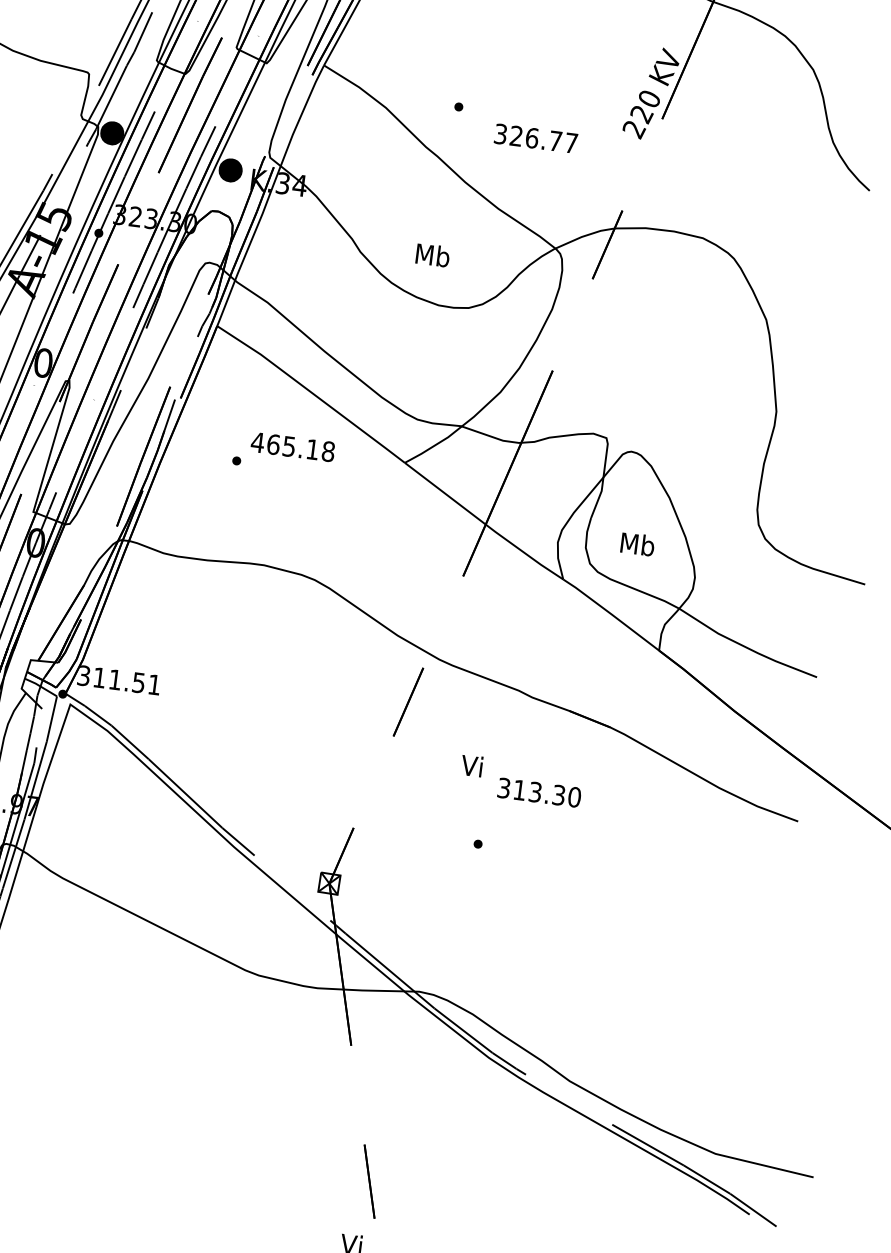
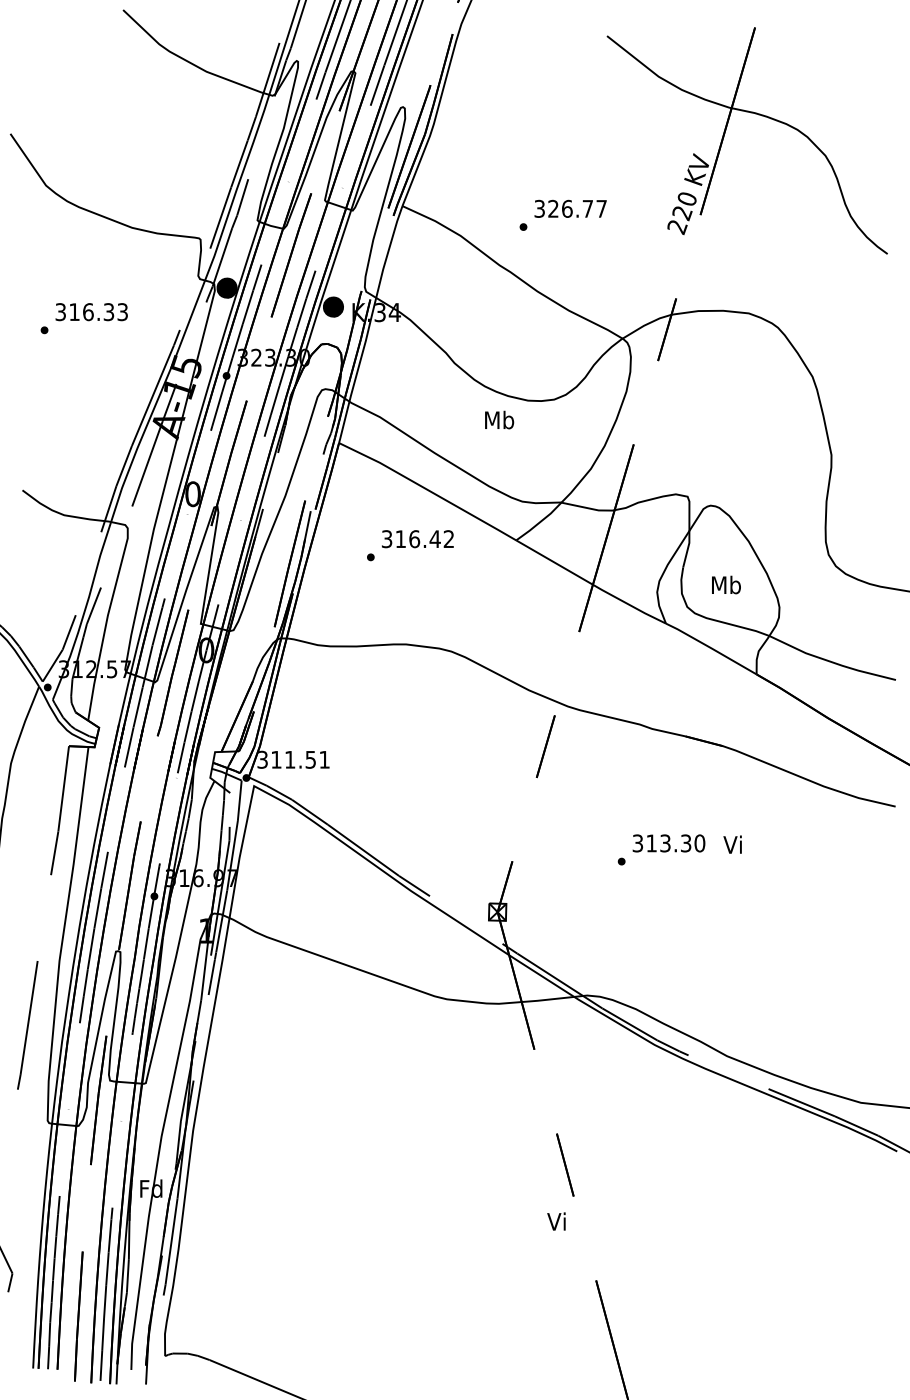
text: (535, 138) -> (570, 208), moved
text: (432, 254) -> (499, 419), moved
text: (292, 447) -> (417, 539), 465.18 -> 316.42
text: (471, 765) -> (732, 844), moved
text: (538, 792) -> (668, 843), moved

